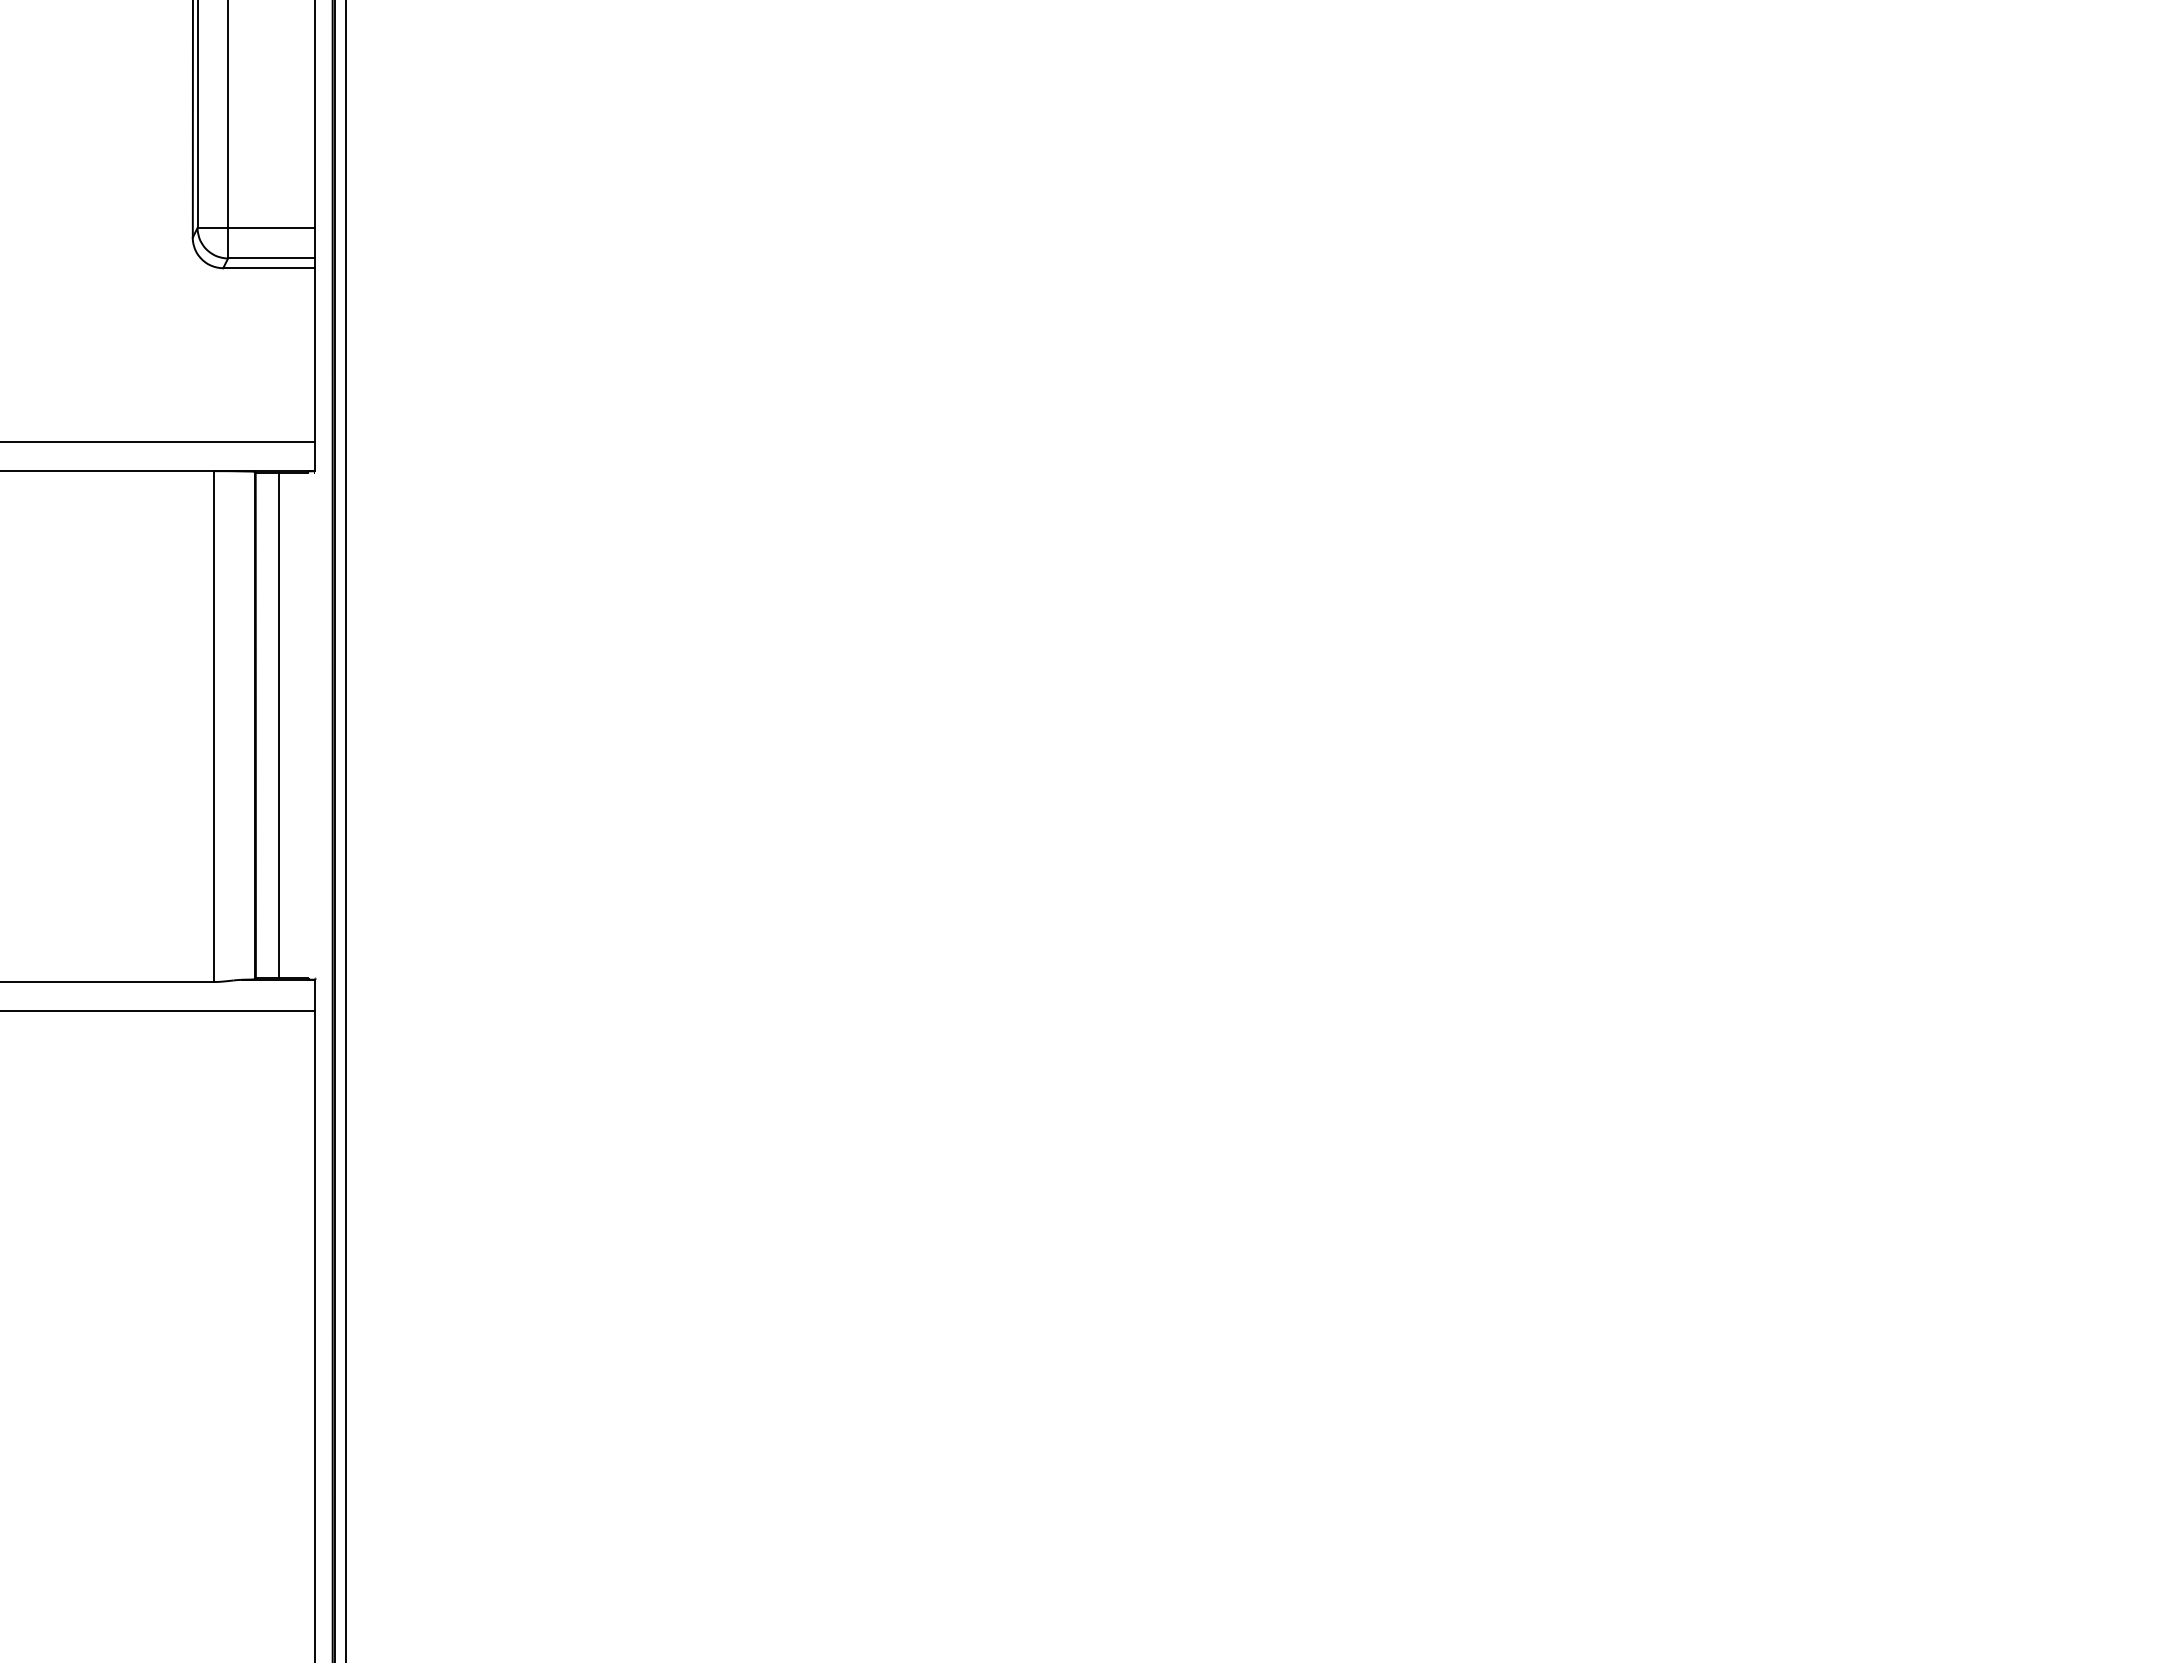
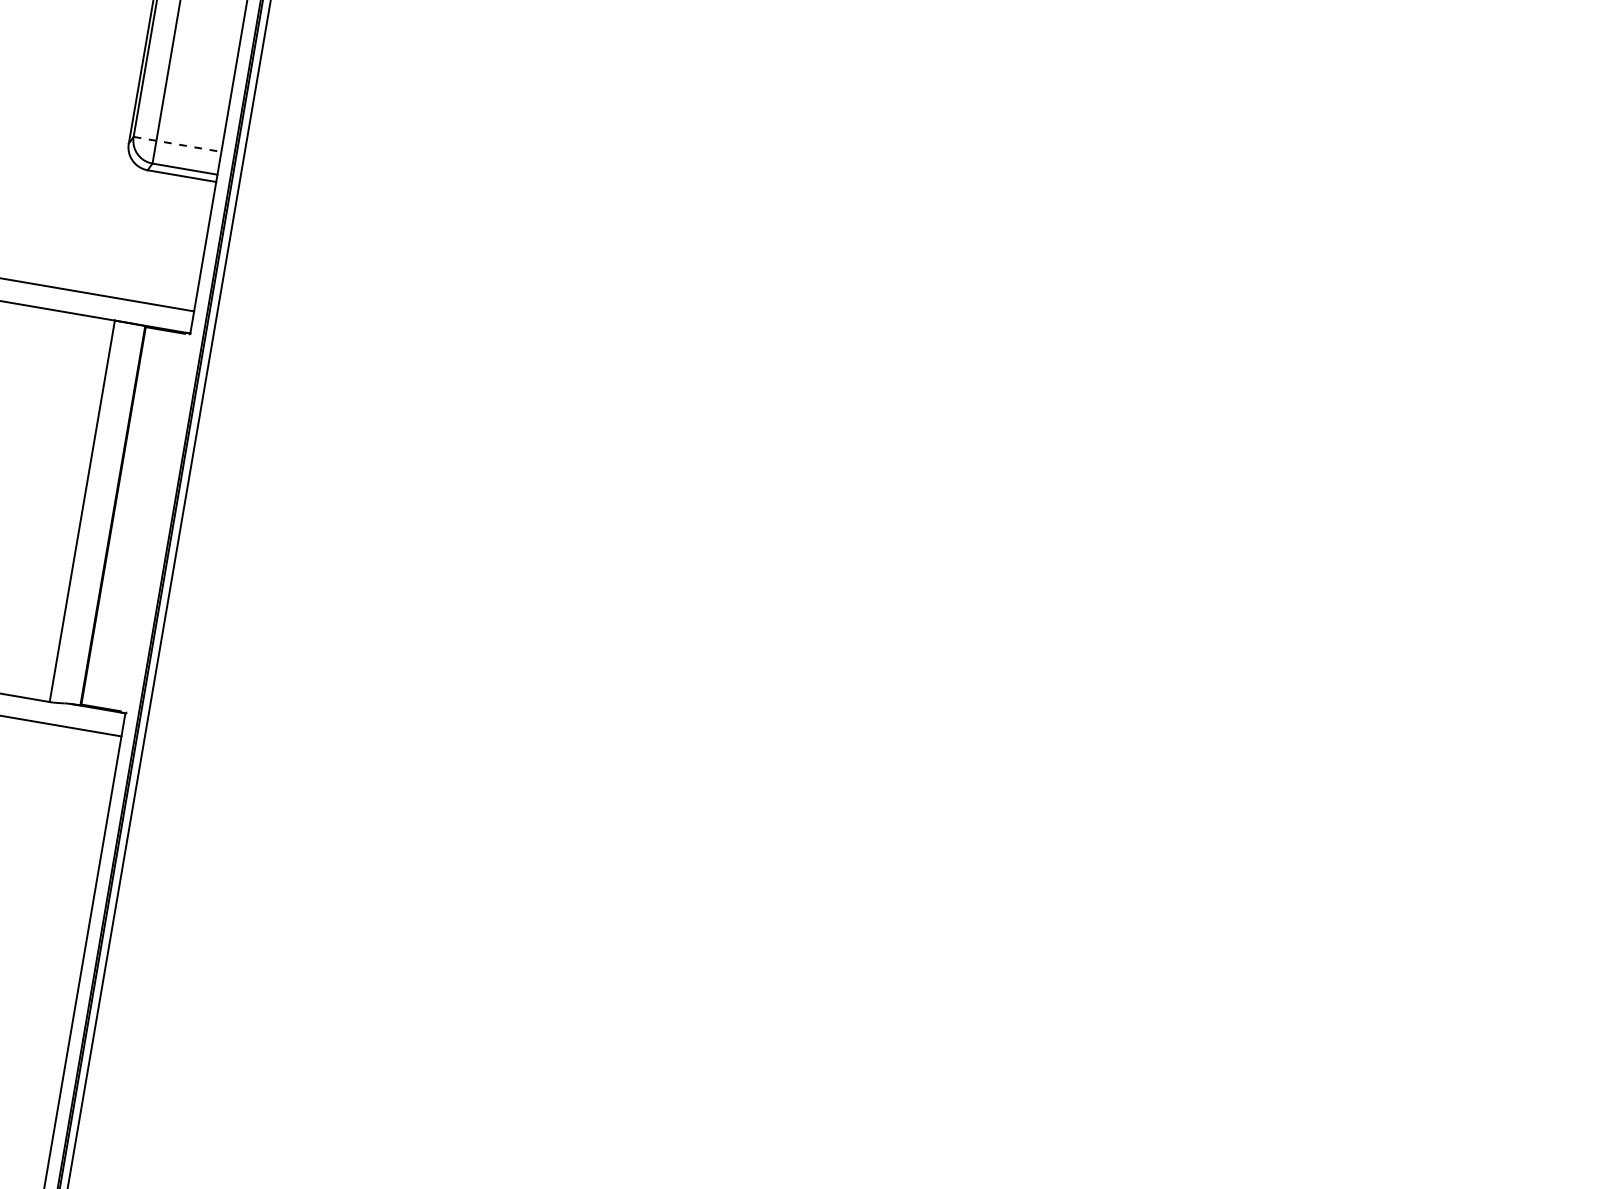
line: (256, 227) -> (177, 144), solid -> dashed
line: (279, 725) -> (131, 518), removed

